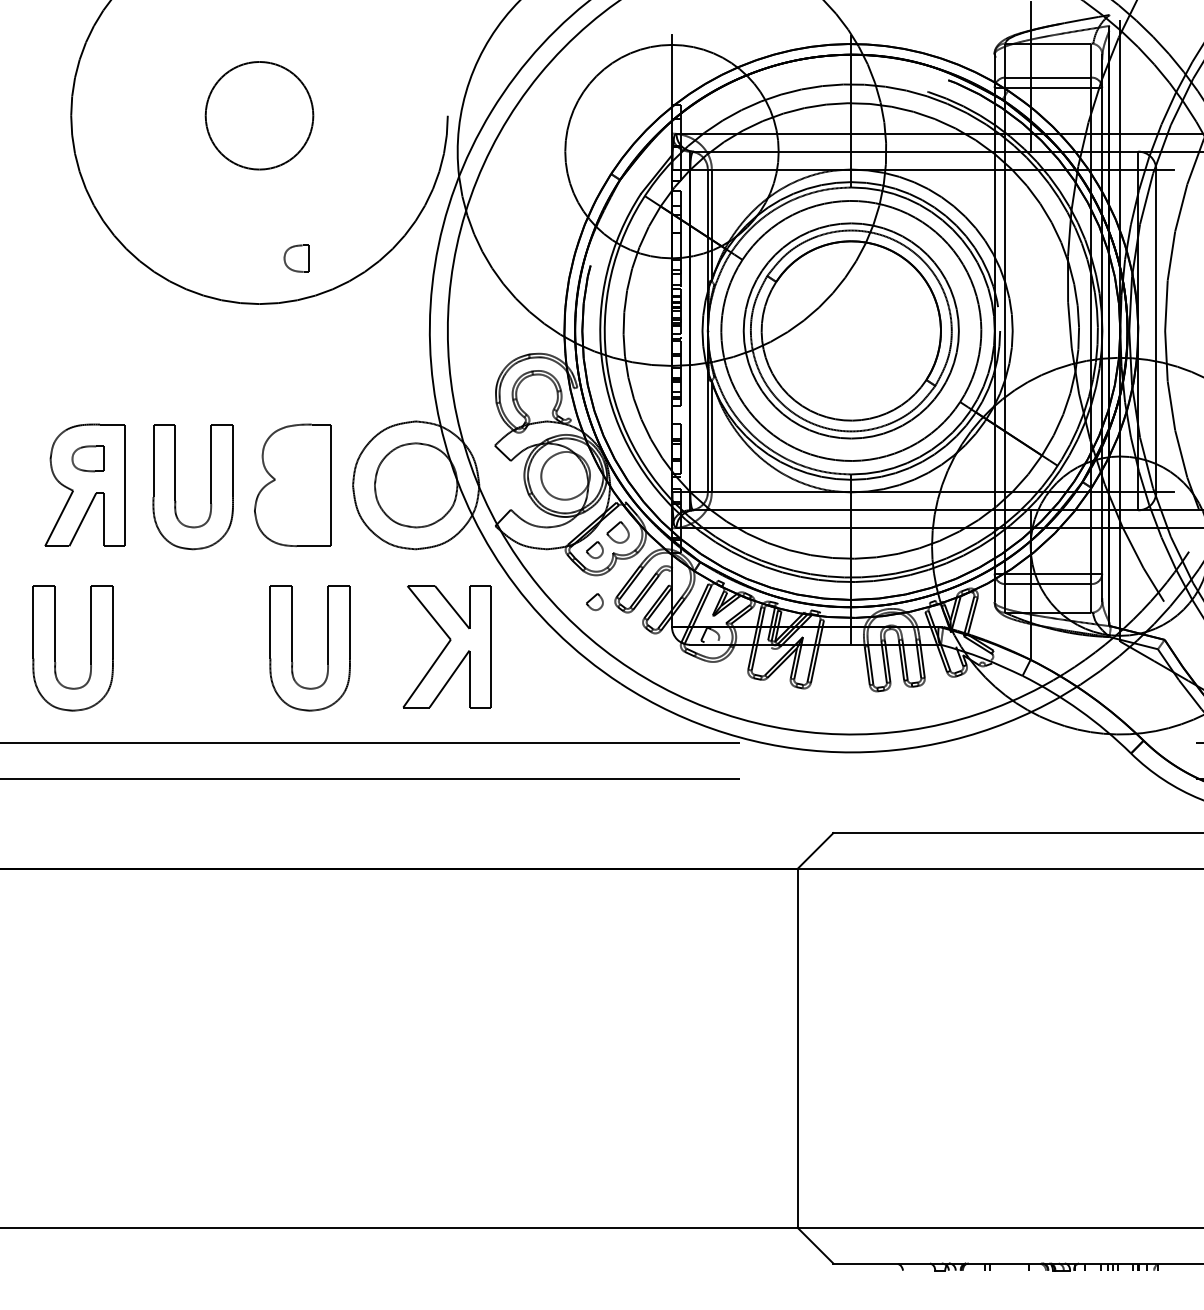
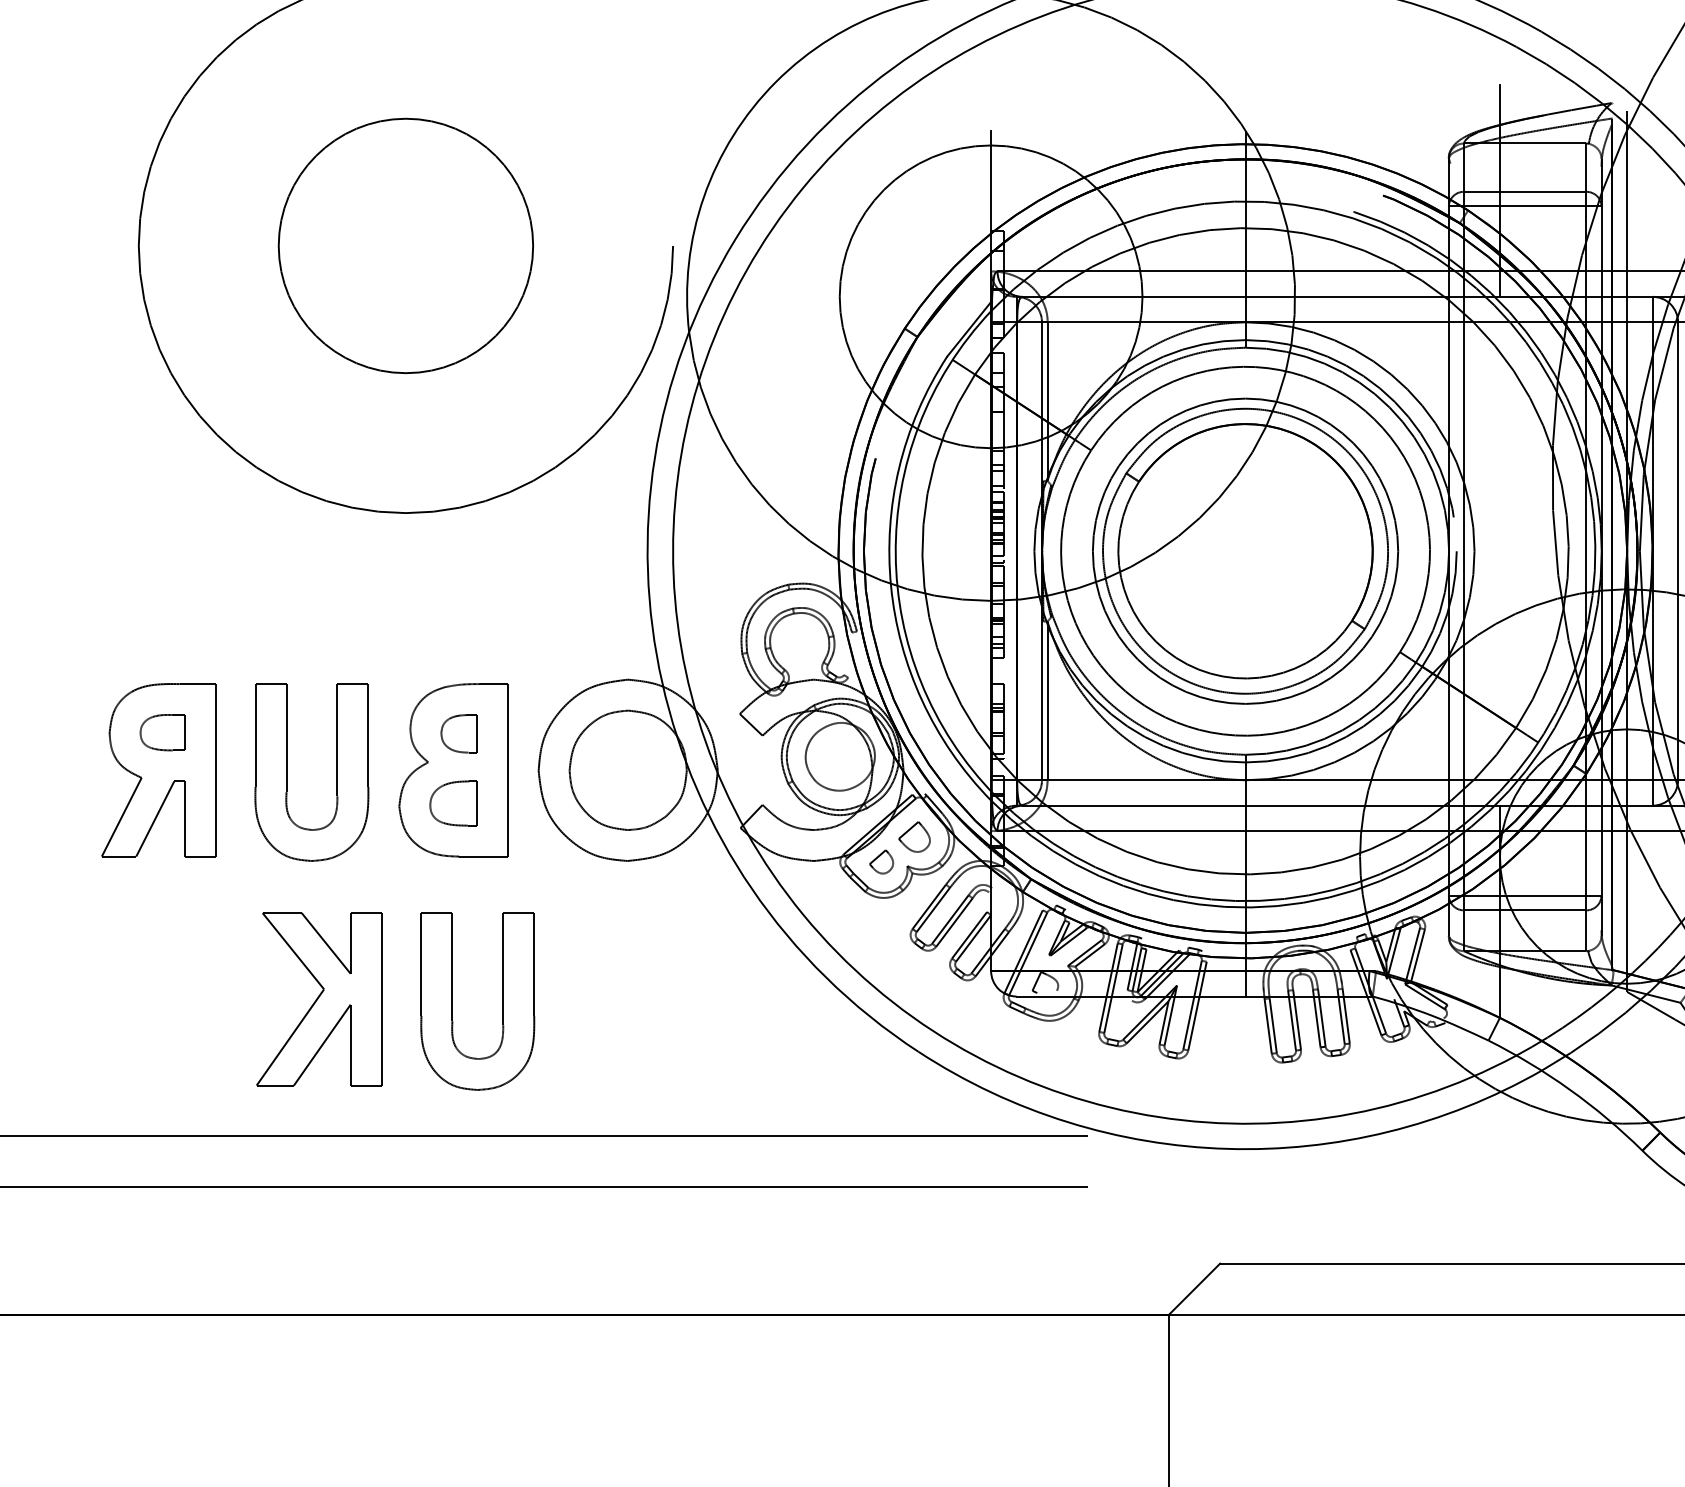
circle: (259, 115) -> (405, 245), size x1.67
part: (296, 258) -> (458, 733), moved
part: (292, 508) -> (452, 803), added
part: (594, 602) -> (881, 936), removed
part: (446, 646) -> (317, 998), moved
part: (55, 648) -> (116, 1001), removed

